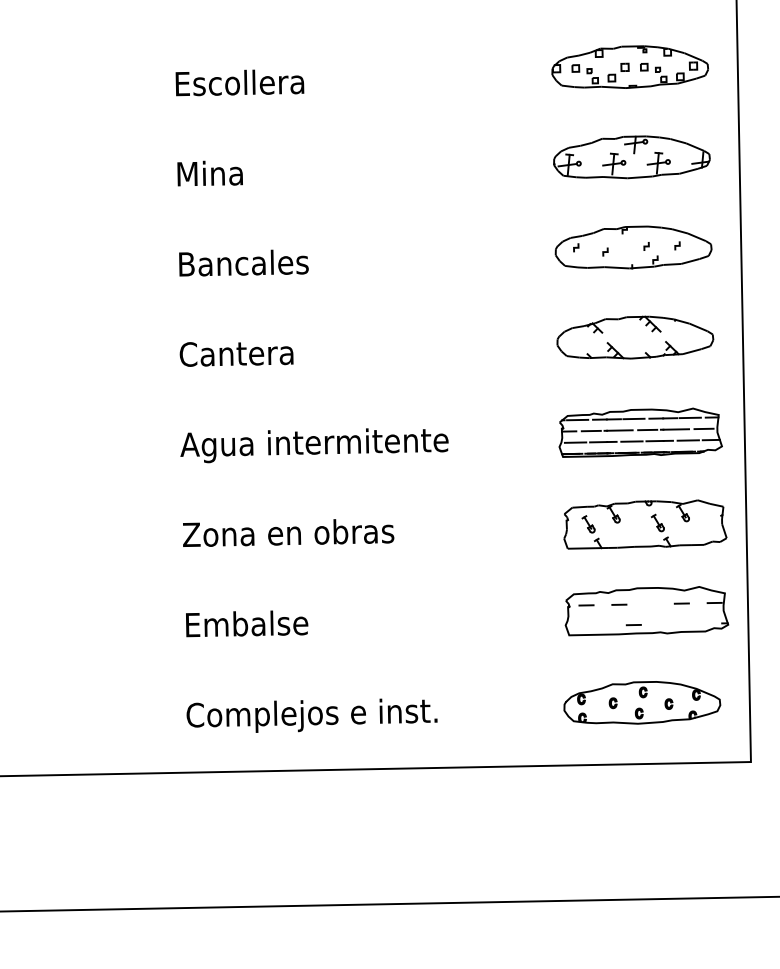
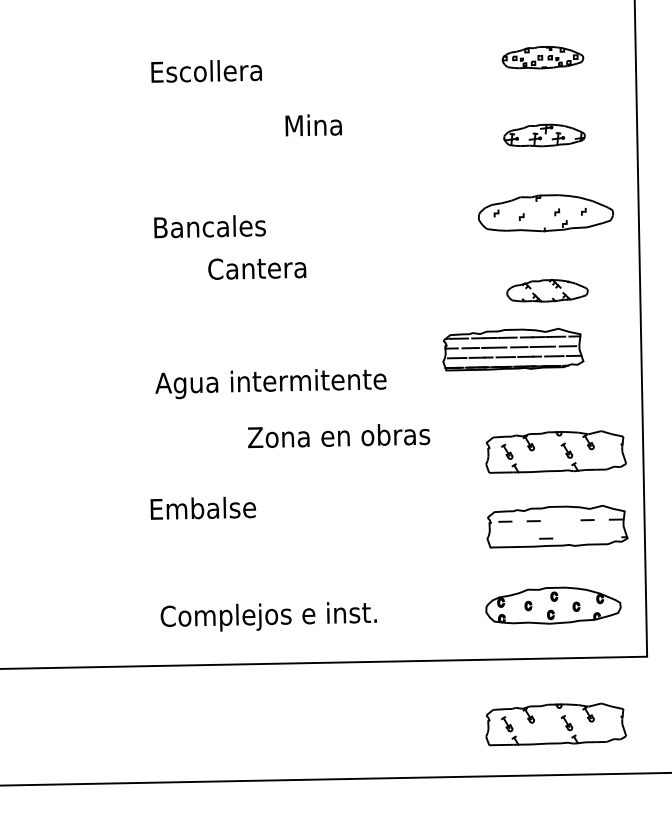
part: (629, 66) -> (542, 57), size x0.6
part: (631, 157) -> (544, 135), size x0.6
text: (209, 173) -> (313, 125), moved
part: (635, 337) -> (547, 290), size x0.6
text: (236, 354) -> (257, 269), moved
part: (640, 432) -> (513, 349), moved
text: (288, 532) -> (339, 435), moved
text: (247, 623) -> (203, 508), moved
part: (645, 840) -> (556, 724), added

